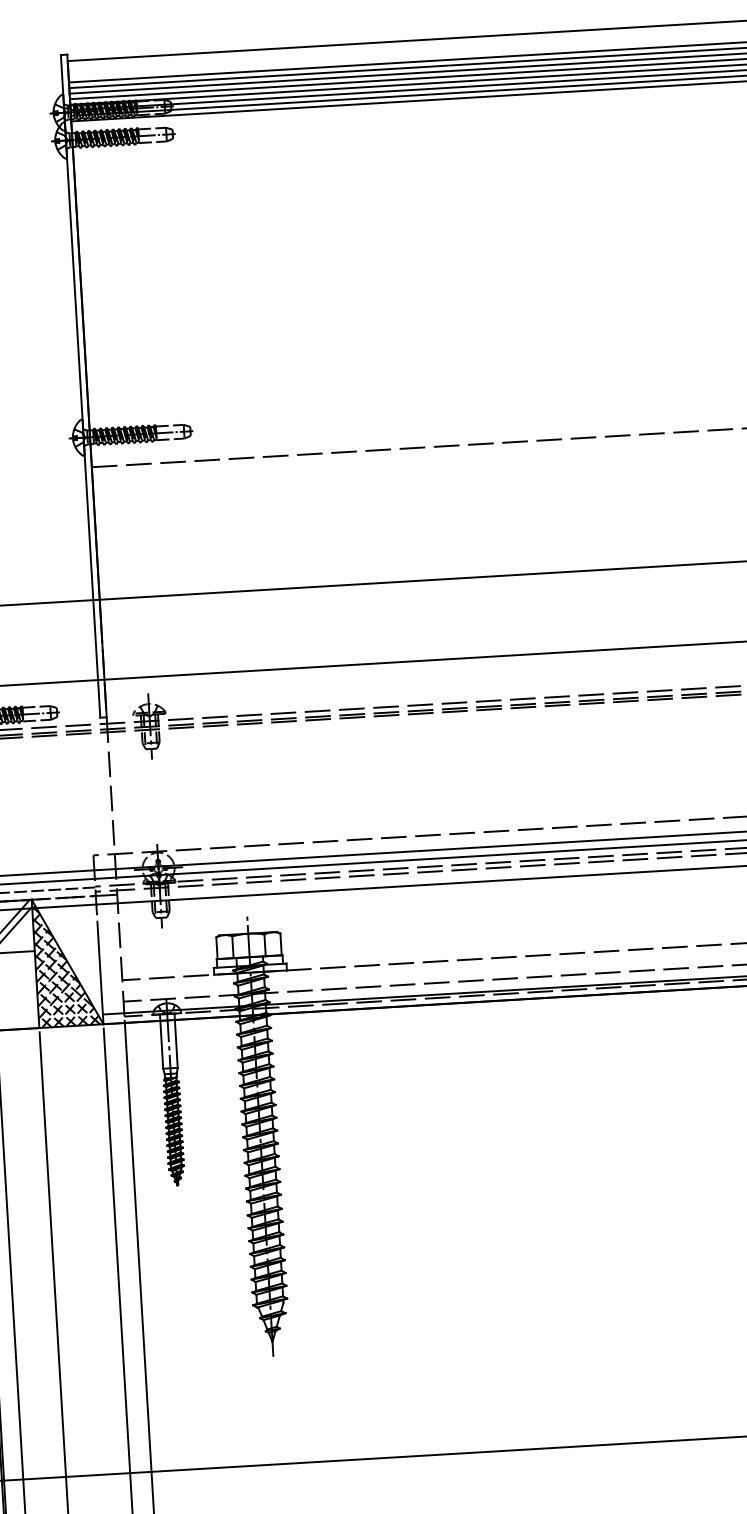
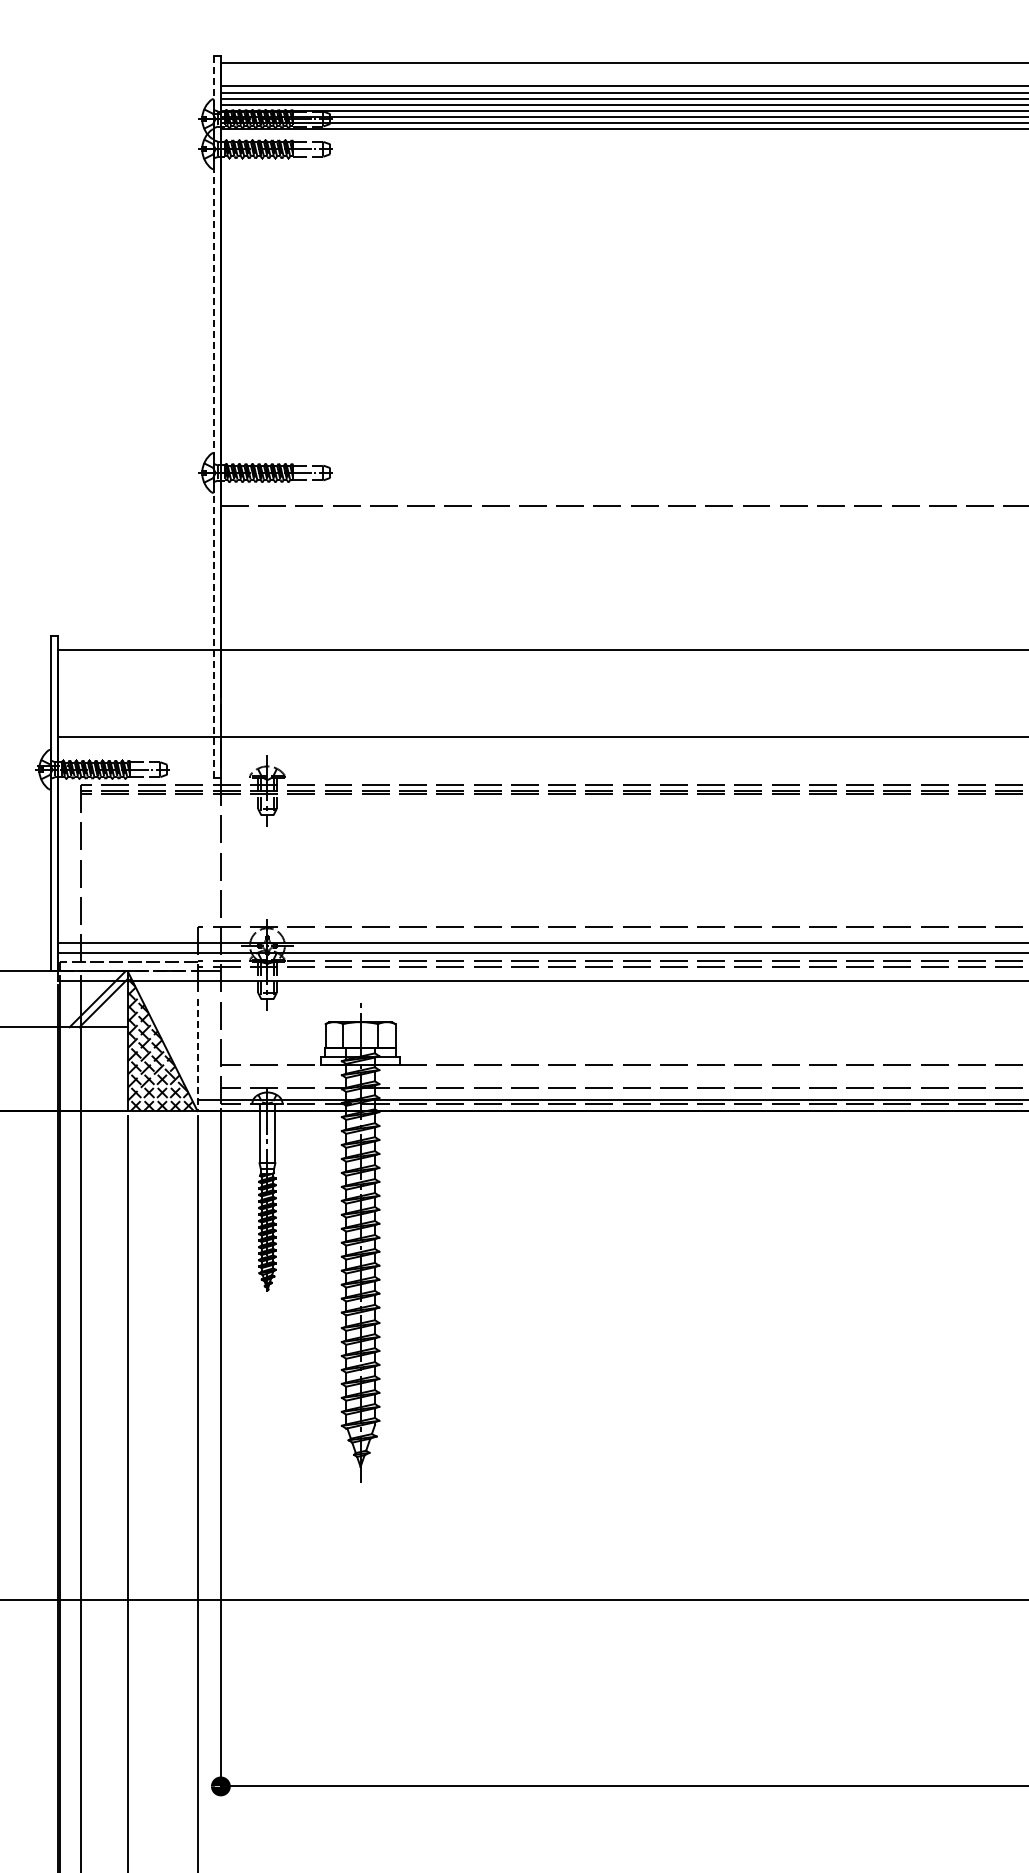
line: (80, 386) -> (213, 417), solid -> dashed
line: (100, 973) -> (197, 1055), solid -> dashed

